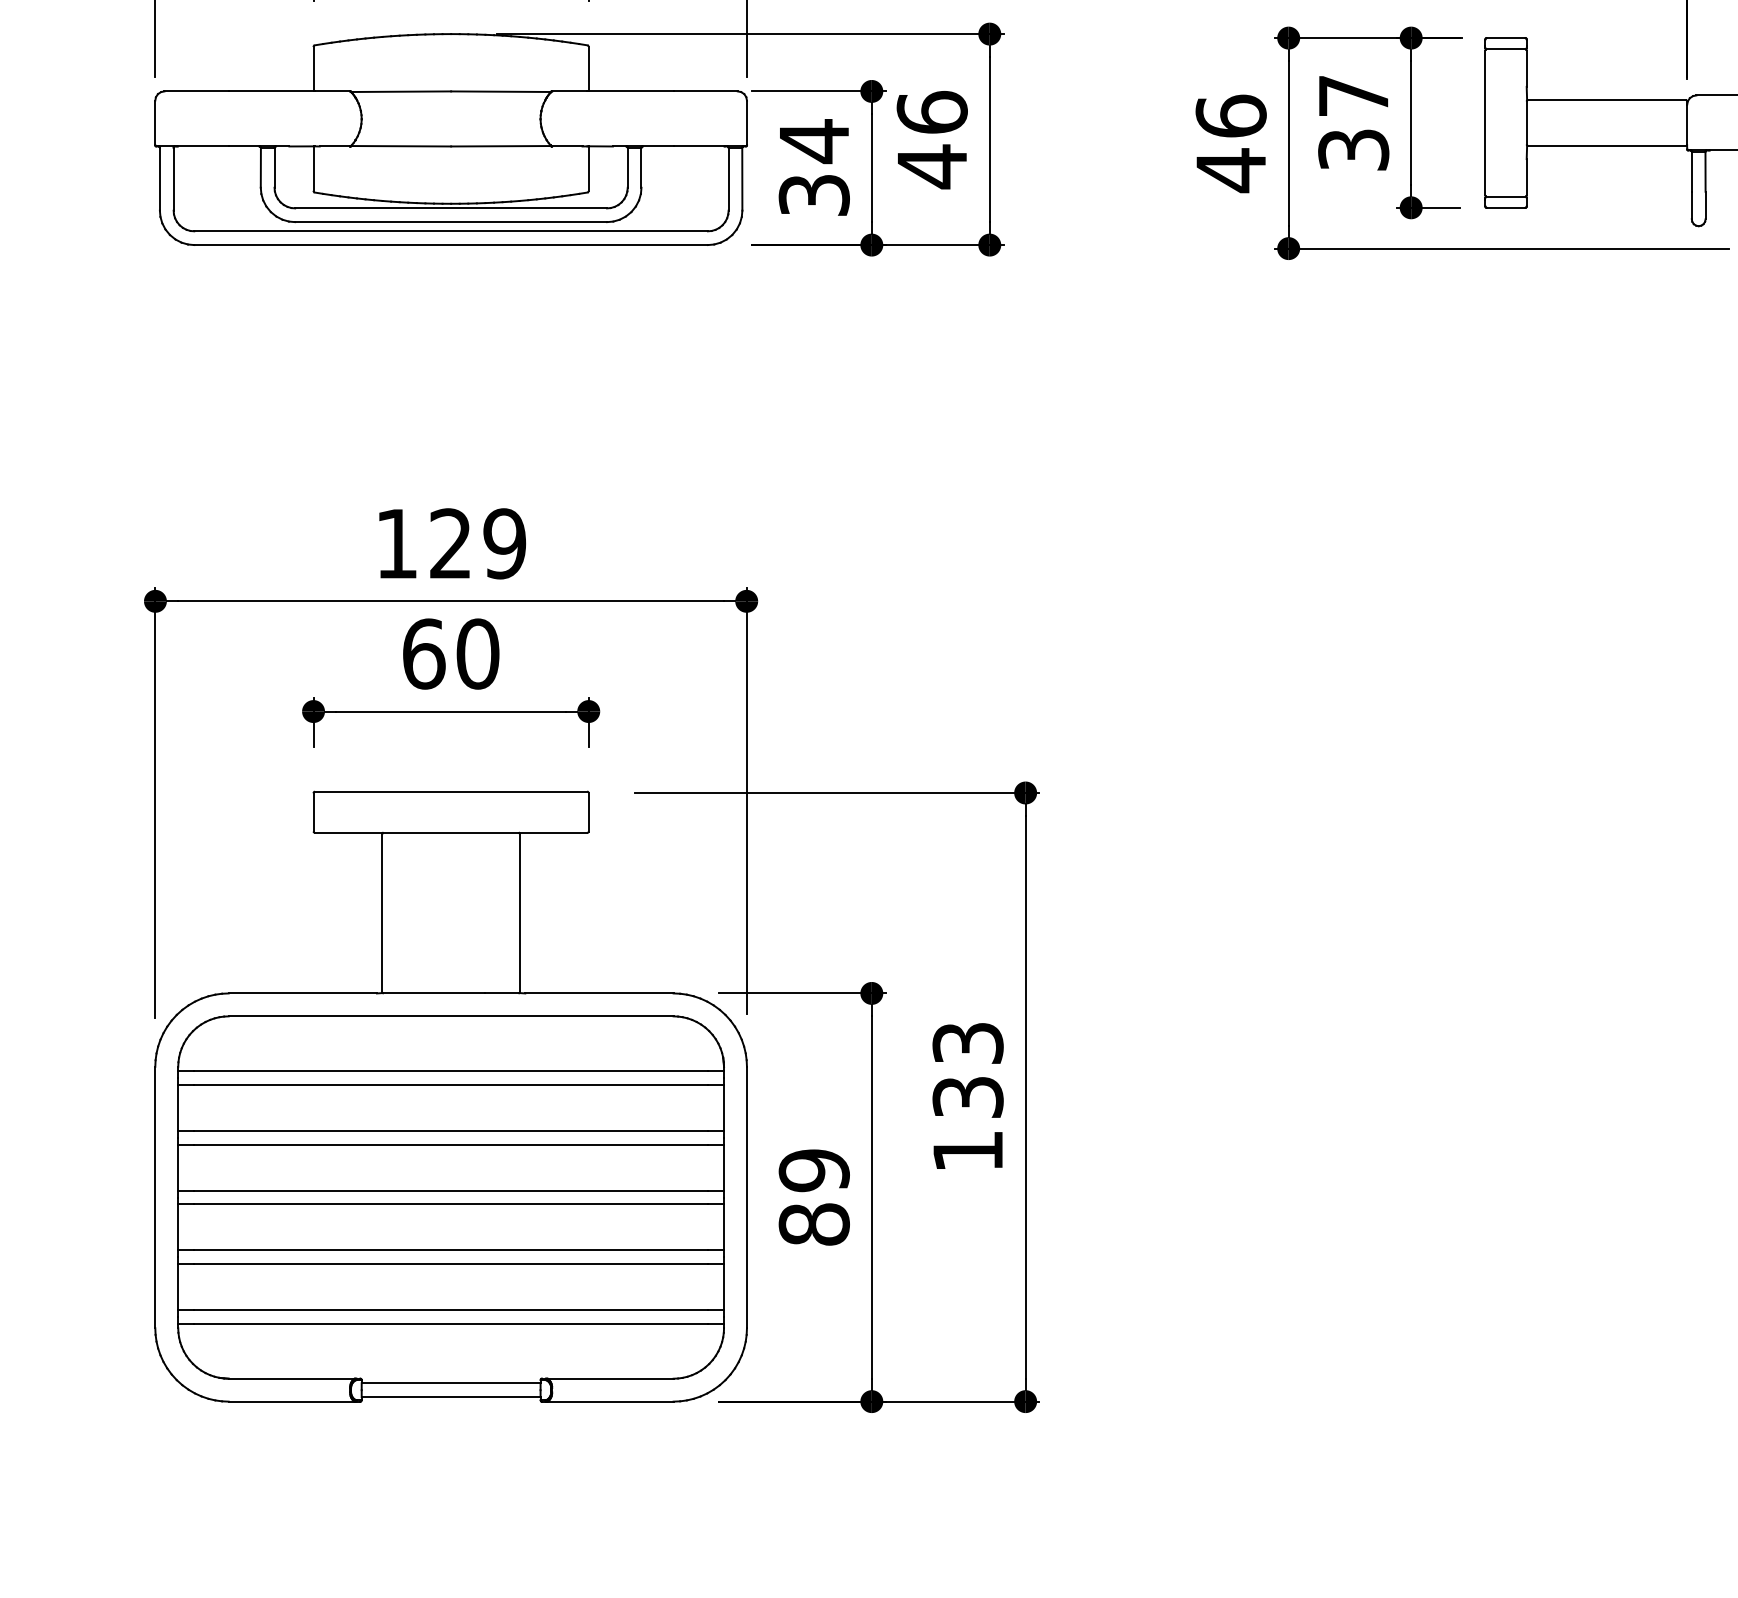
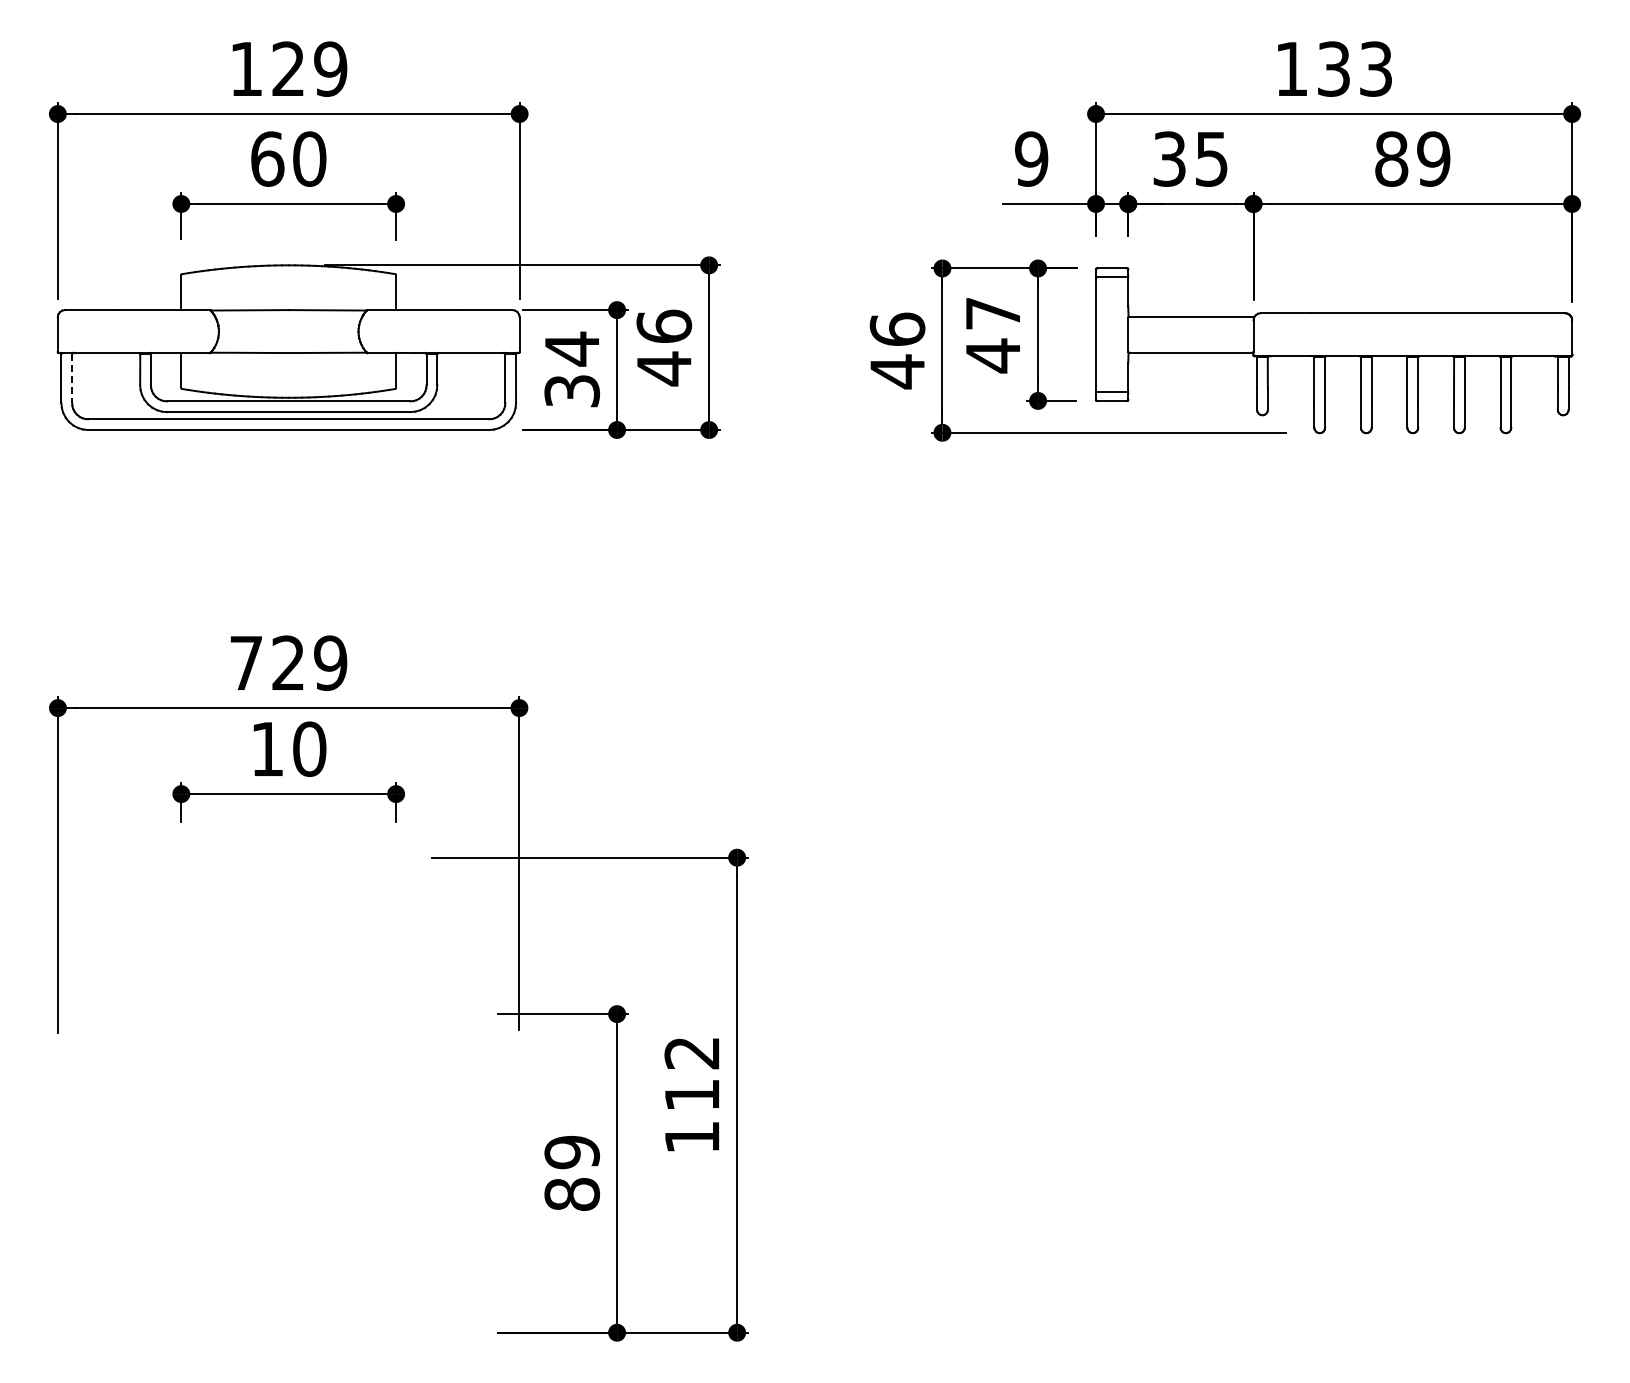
text: (1354, 149) -> (993, 355), 37 -> 47
line: (174, 179) -> (72, 378), solid -> dashed
text: (395, 542) -> (245, 662), 129 -> 729
text: (423, 654) -> (267, 749), 60 -> 10
text: (968, 1070) -> (692, 1074), 133 -> 112
part: (450, 1096) -> (288, 1094), removed

